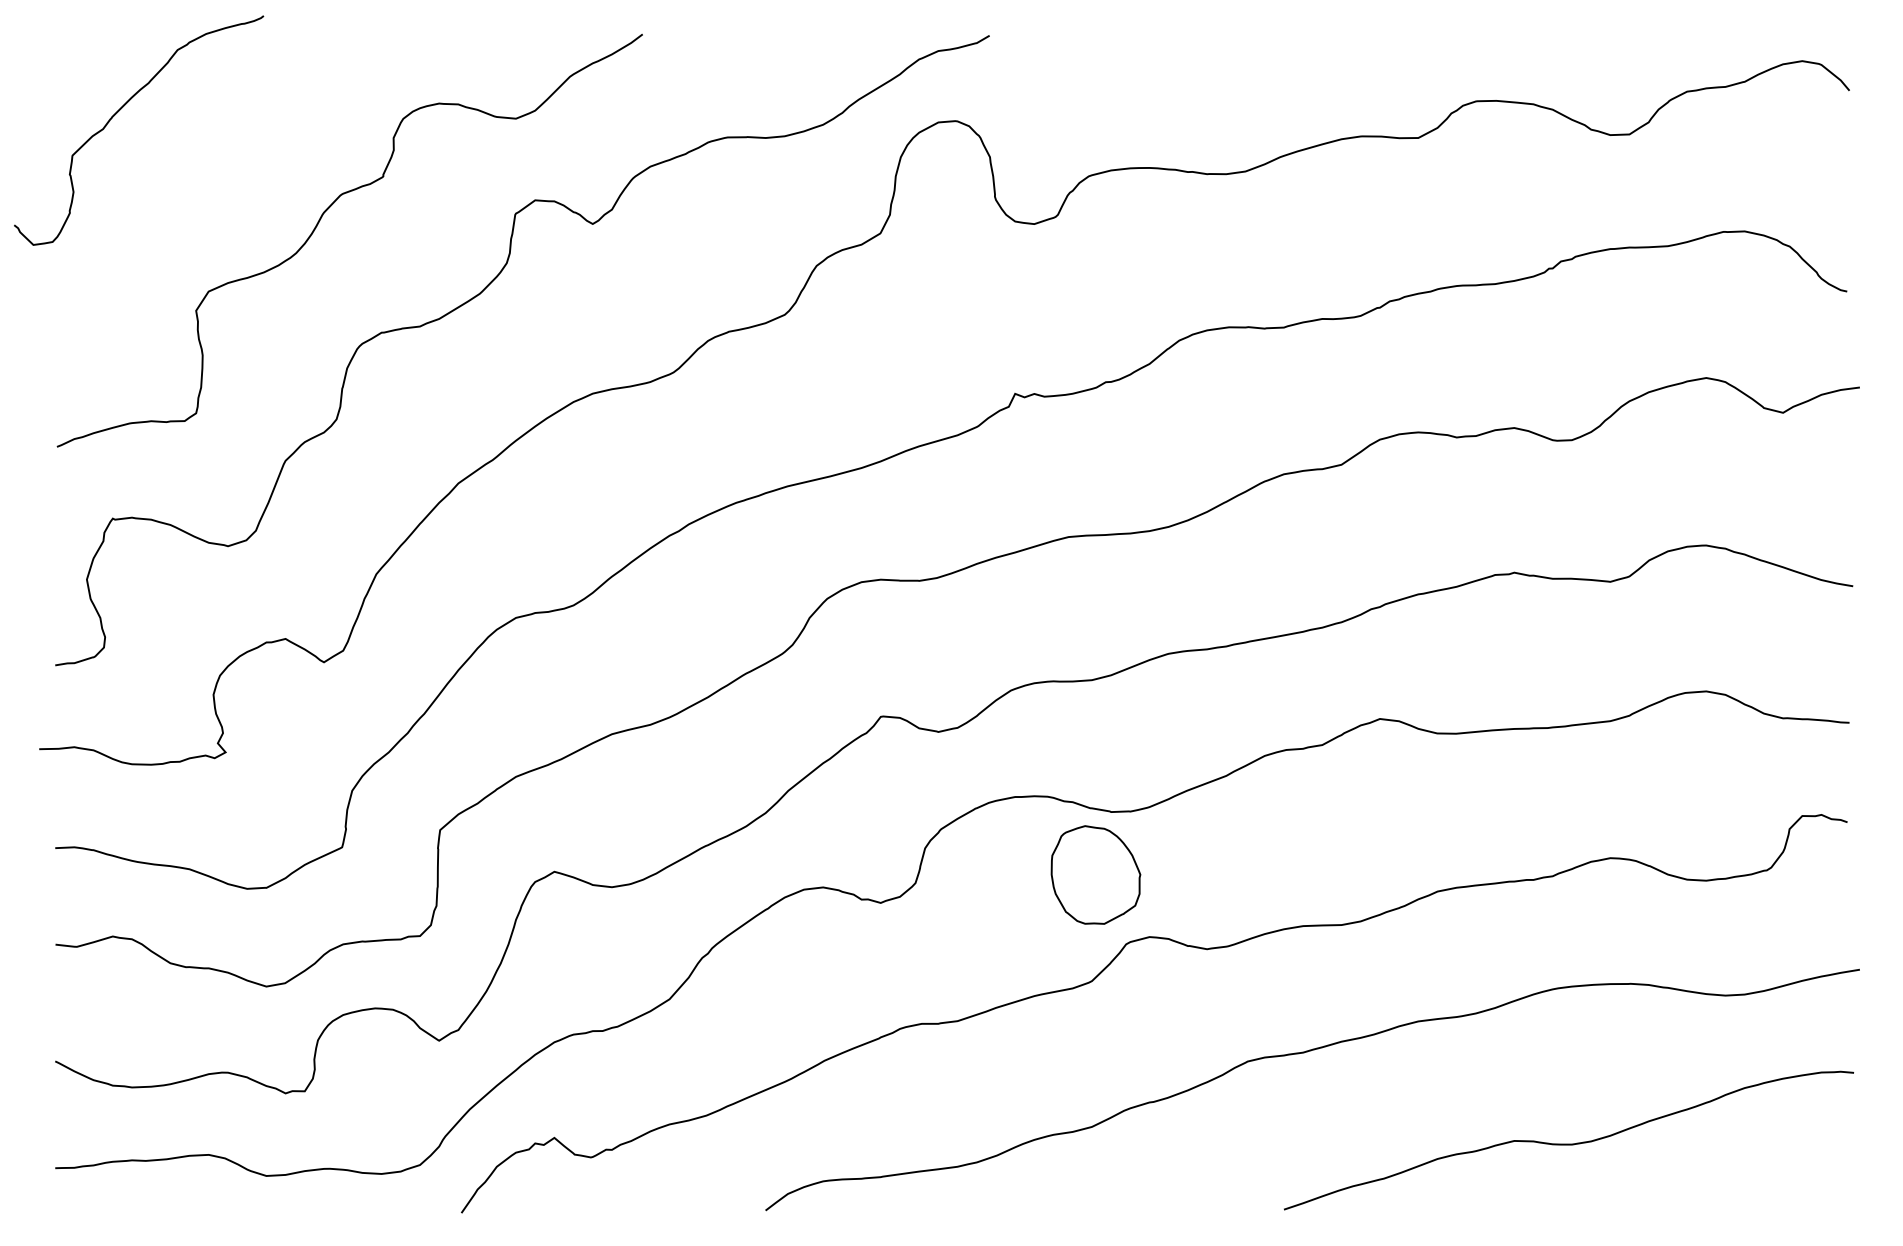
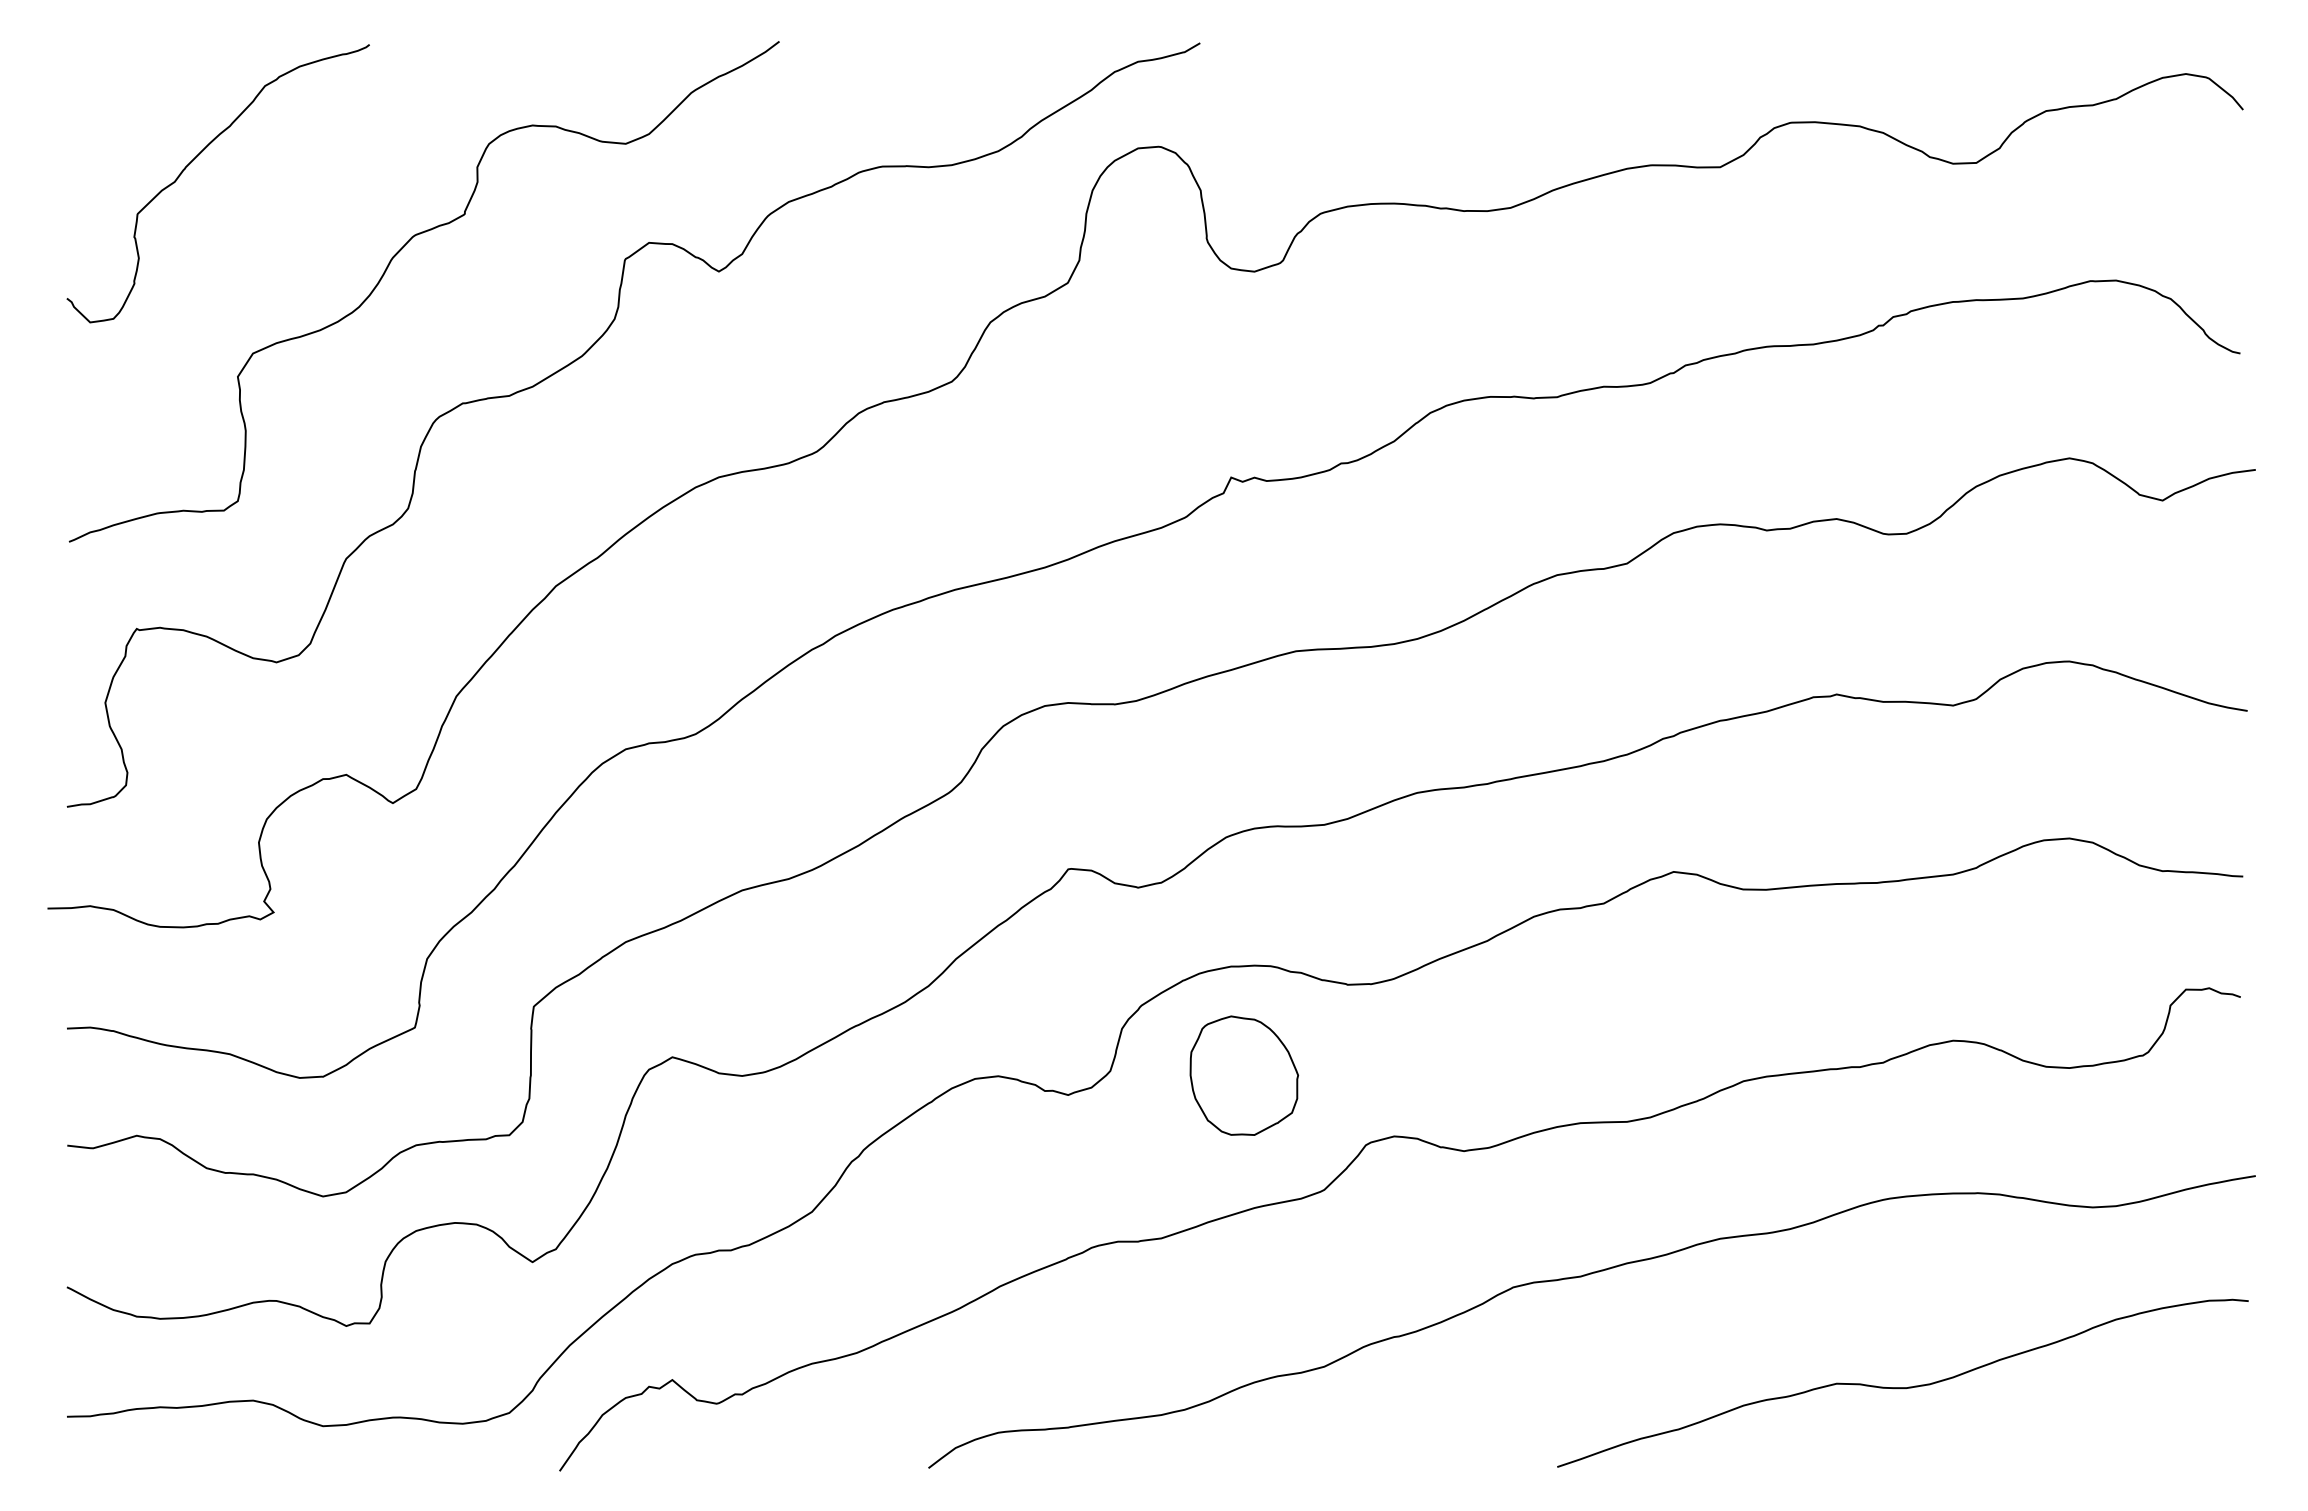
curve: (120, 110) -> (195, 159), moved
part: (1095, 874) -> (1243, 1075), moved

